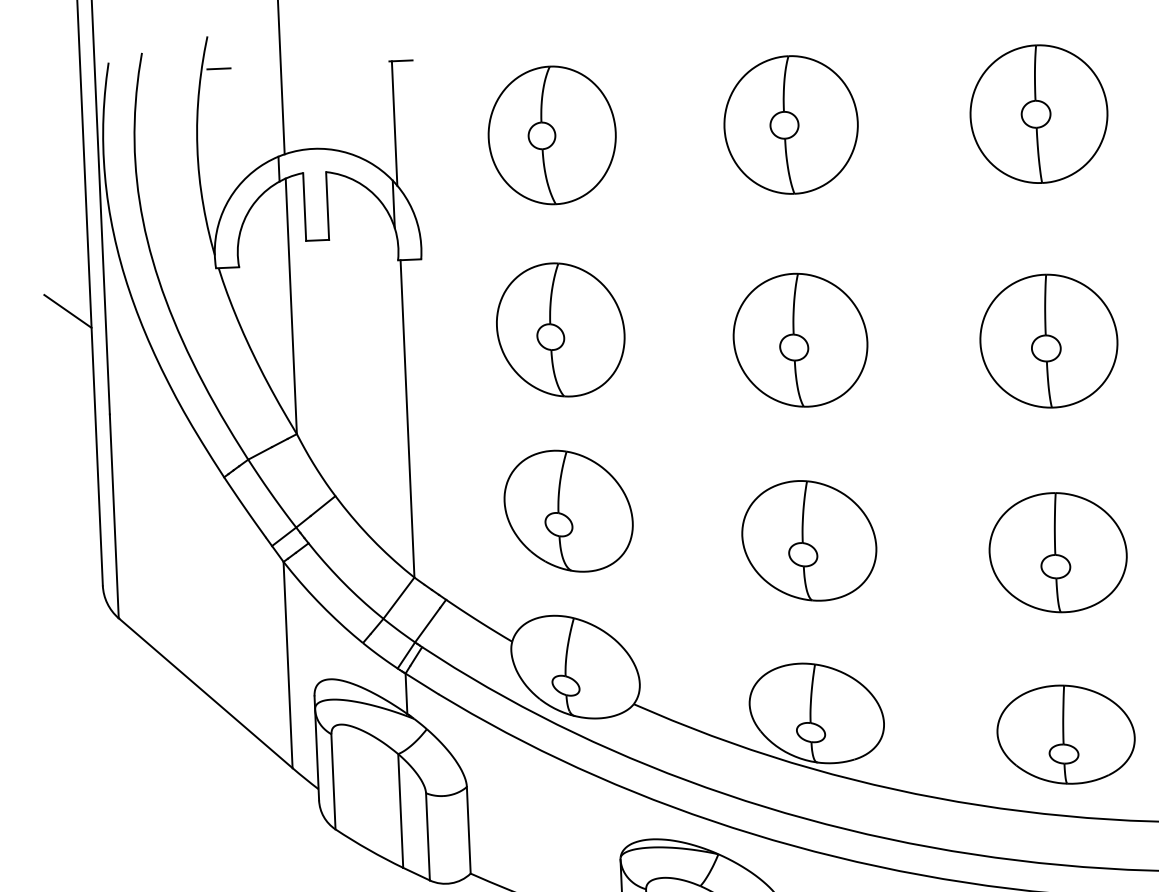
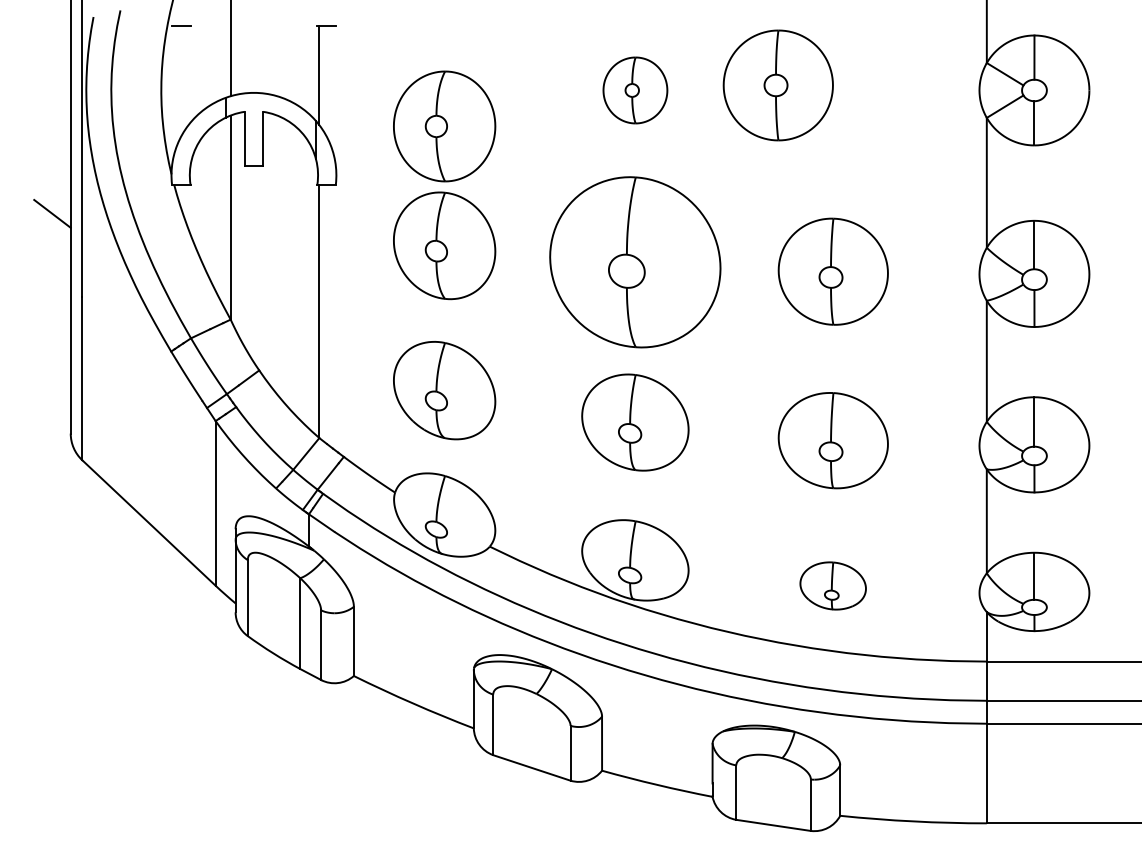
part: (1037, 114) -> (777, 85), moved
part: (791, 125) -> (635, 90), size x0.6
part: (552, 135) -> (444, 126), moved
part: (800, 340) -> (635, 262), size x1.6
part: (1065, 734) -> (832, 585), size x0.6

